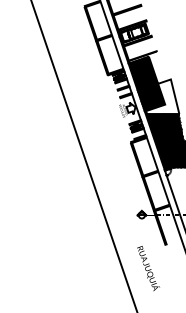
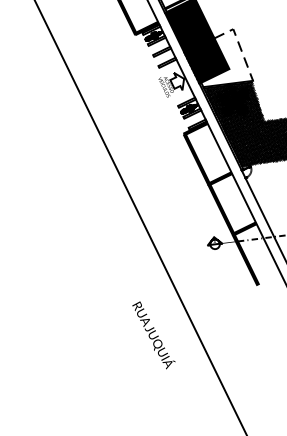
line: (173, 90) -> (239, 45), solid -> dashed
text: (148, 268) -> (153, 335), moved

